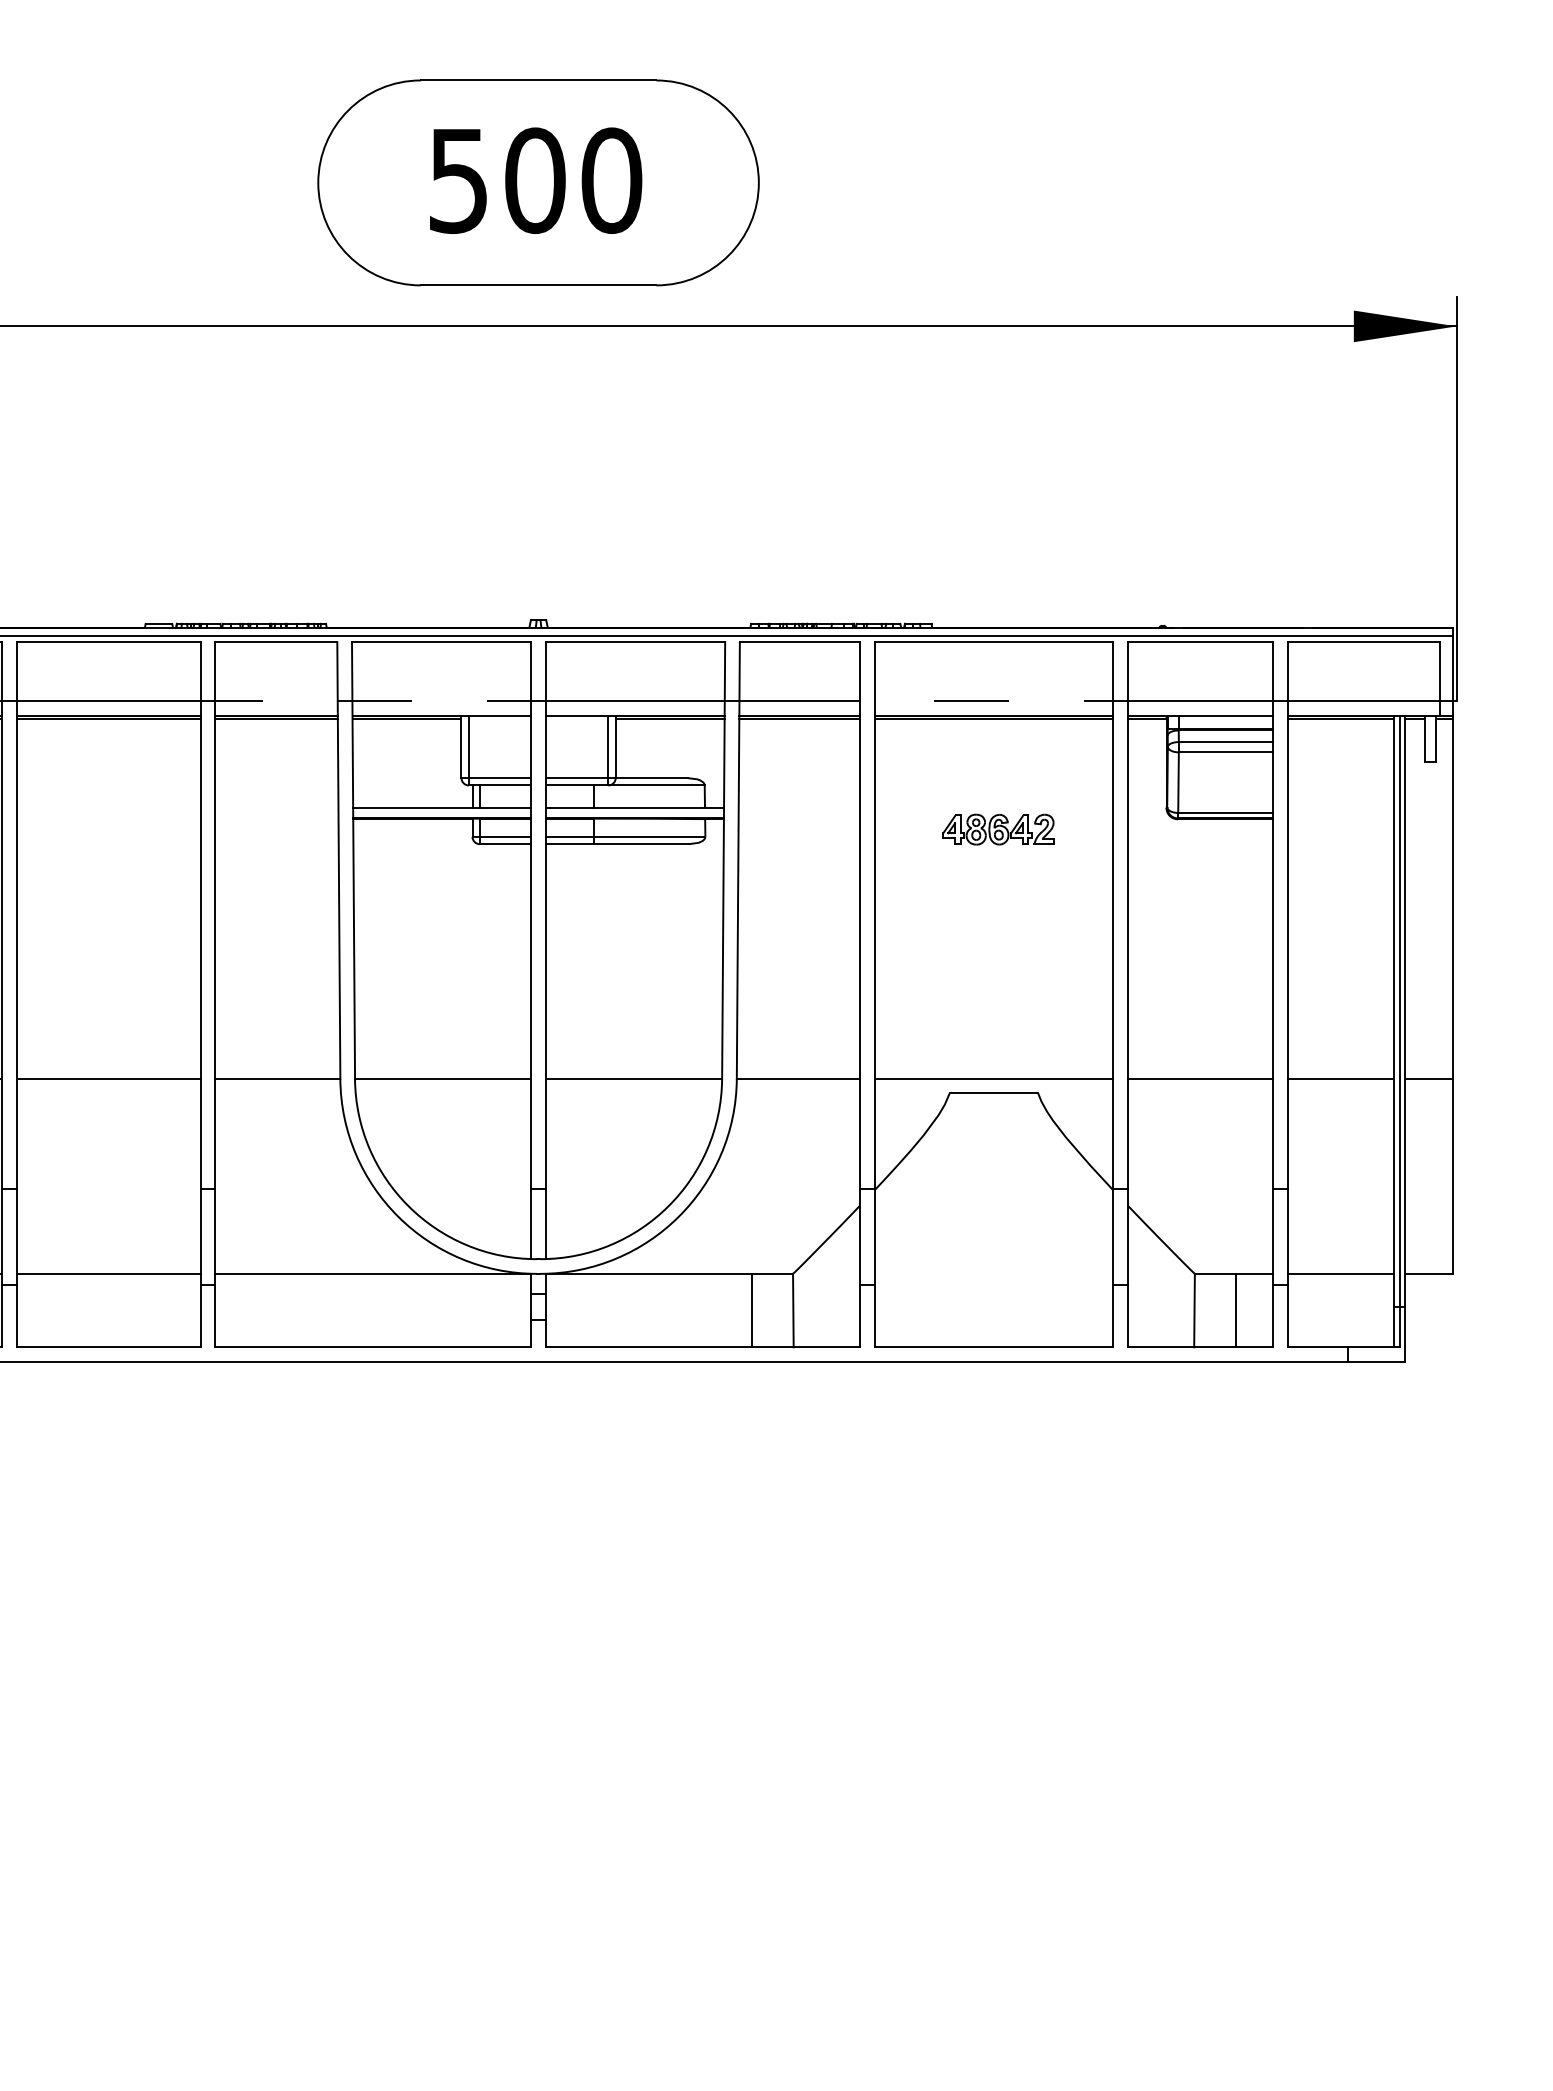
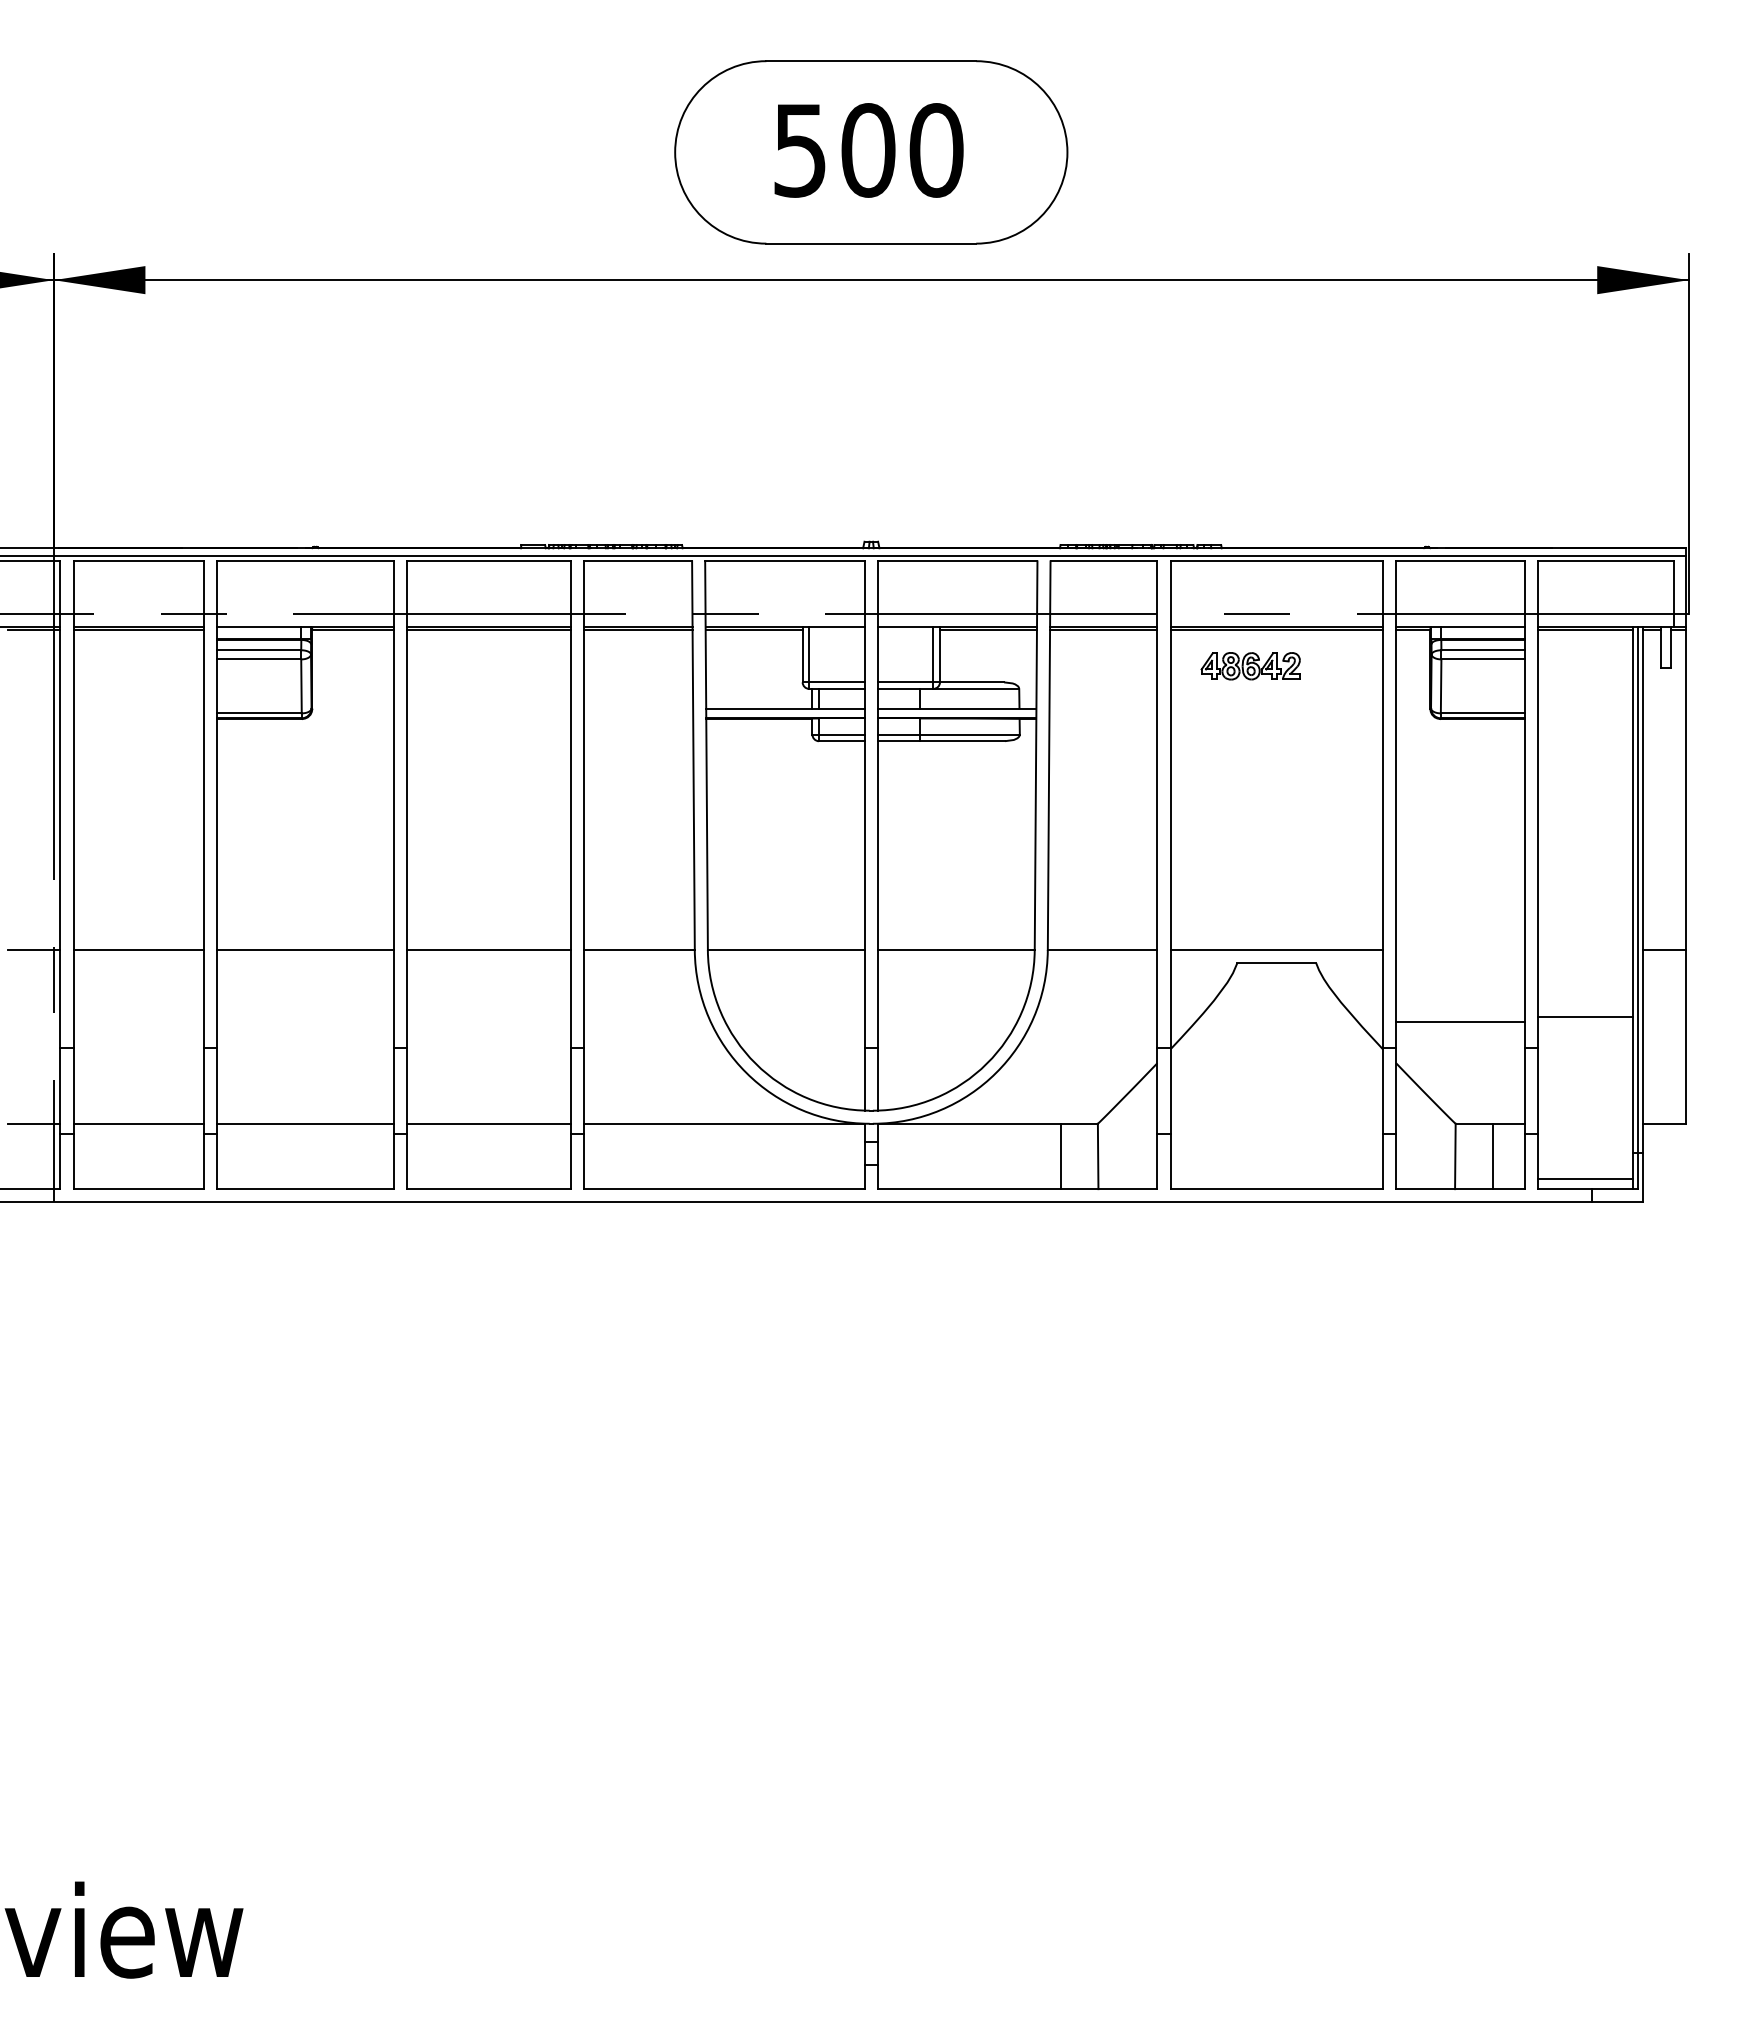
part: (998, 829) -> (1250, 666), moved
line: (1200, 1079) -> (1460, 1022), moved
line: (1340, 1079) -> (1585, 1017), moved
line: (1340, 1273) -> (1585, 1178), moved

